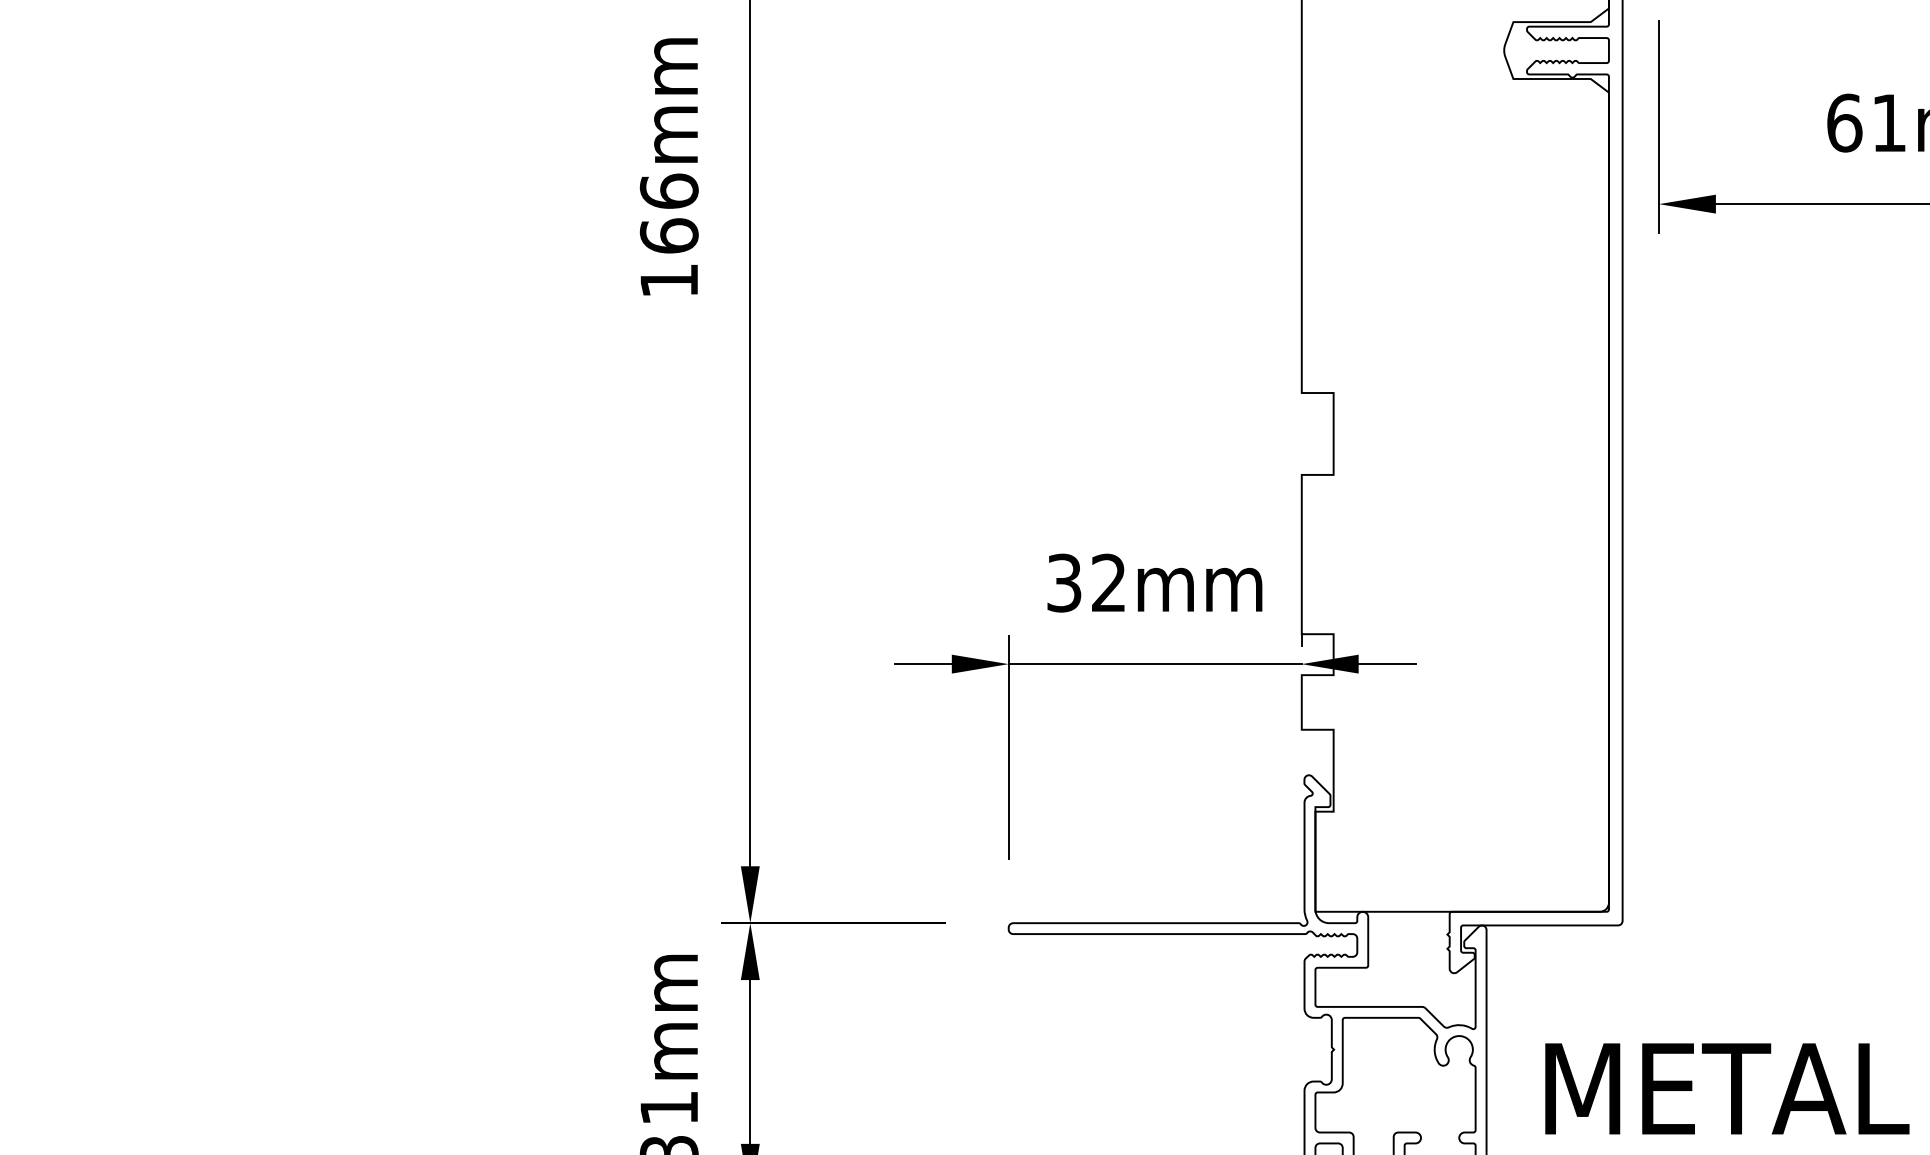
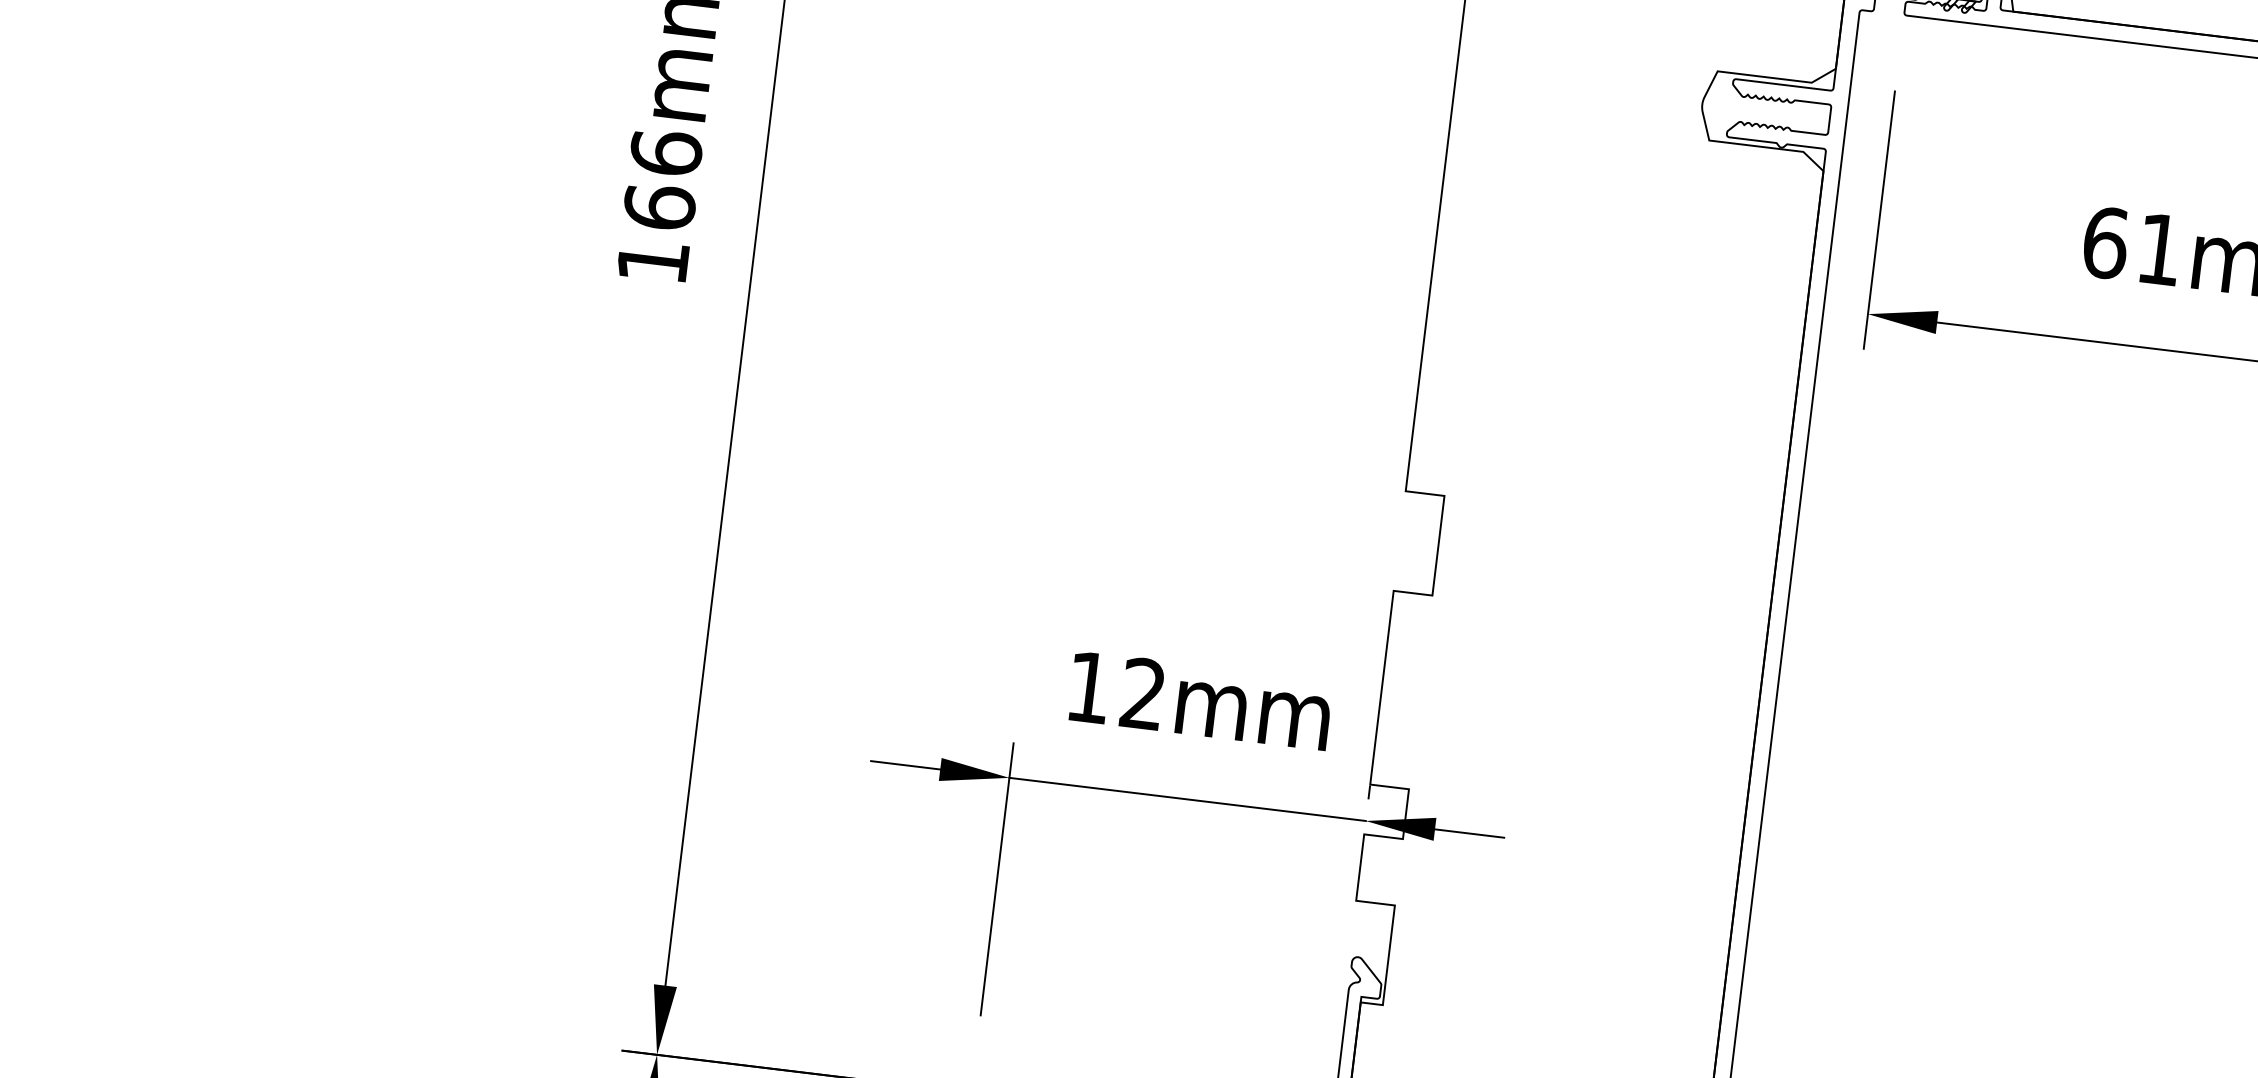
text: (1064, 582) -> (1089, 686), 32mm -> 12mm

